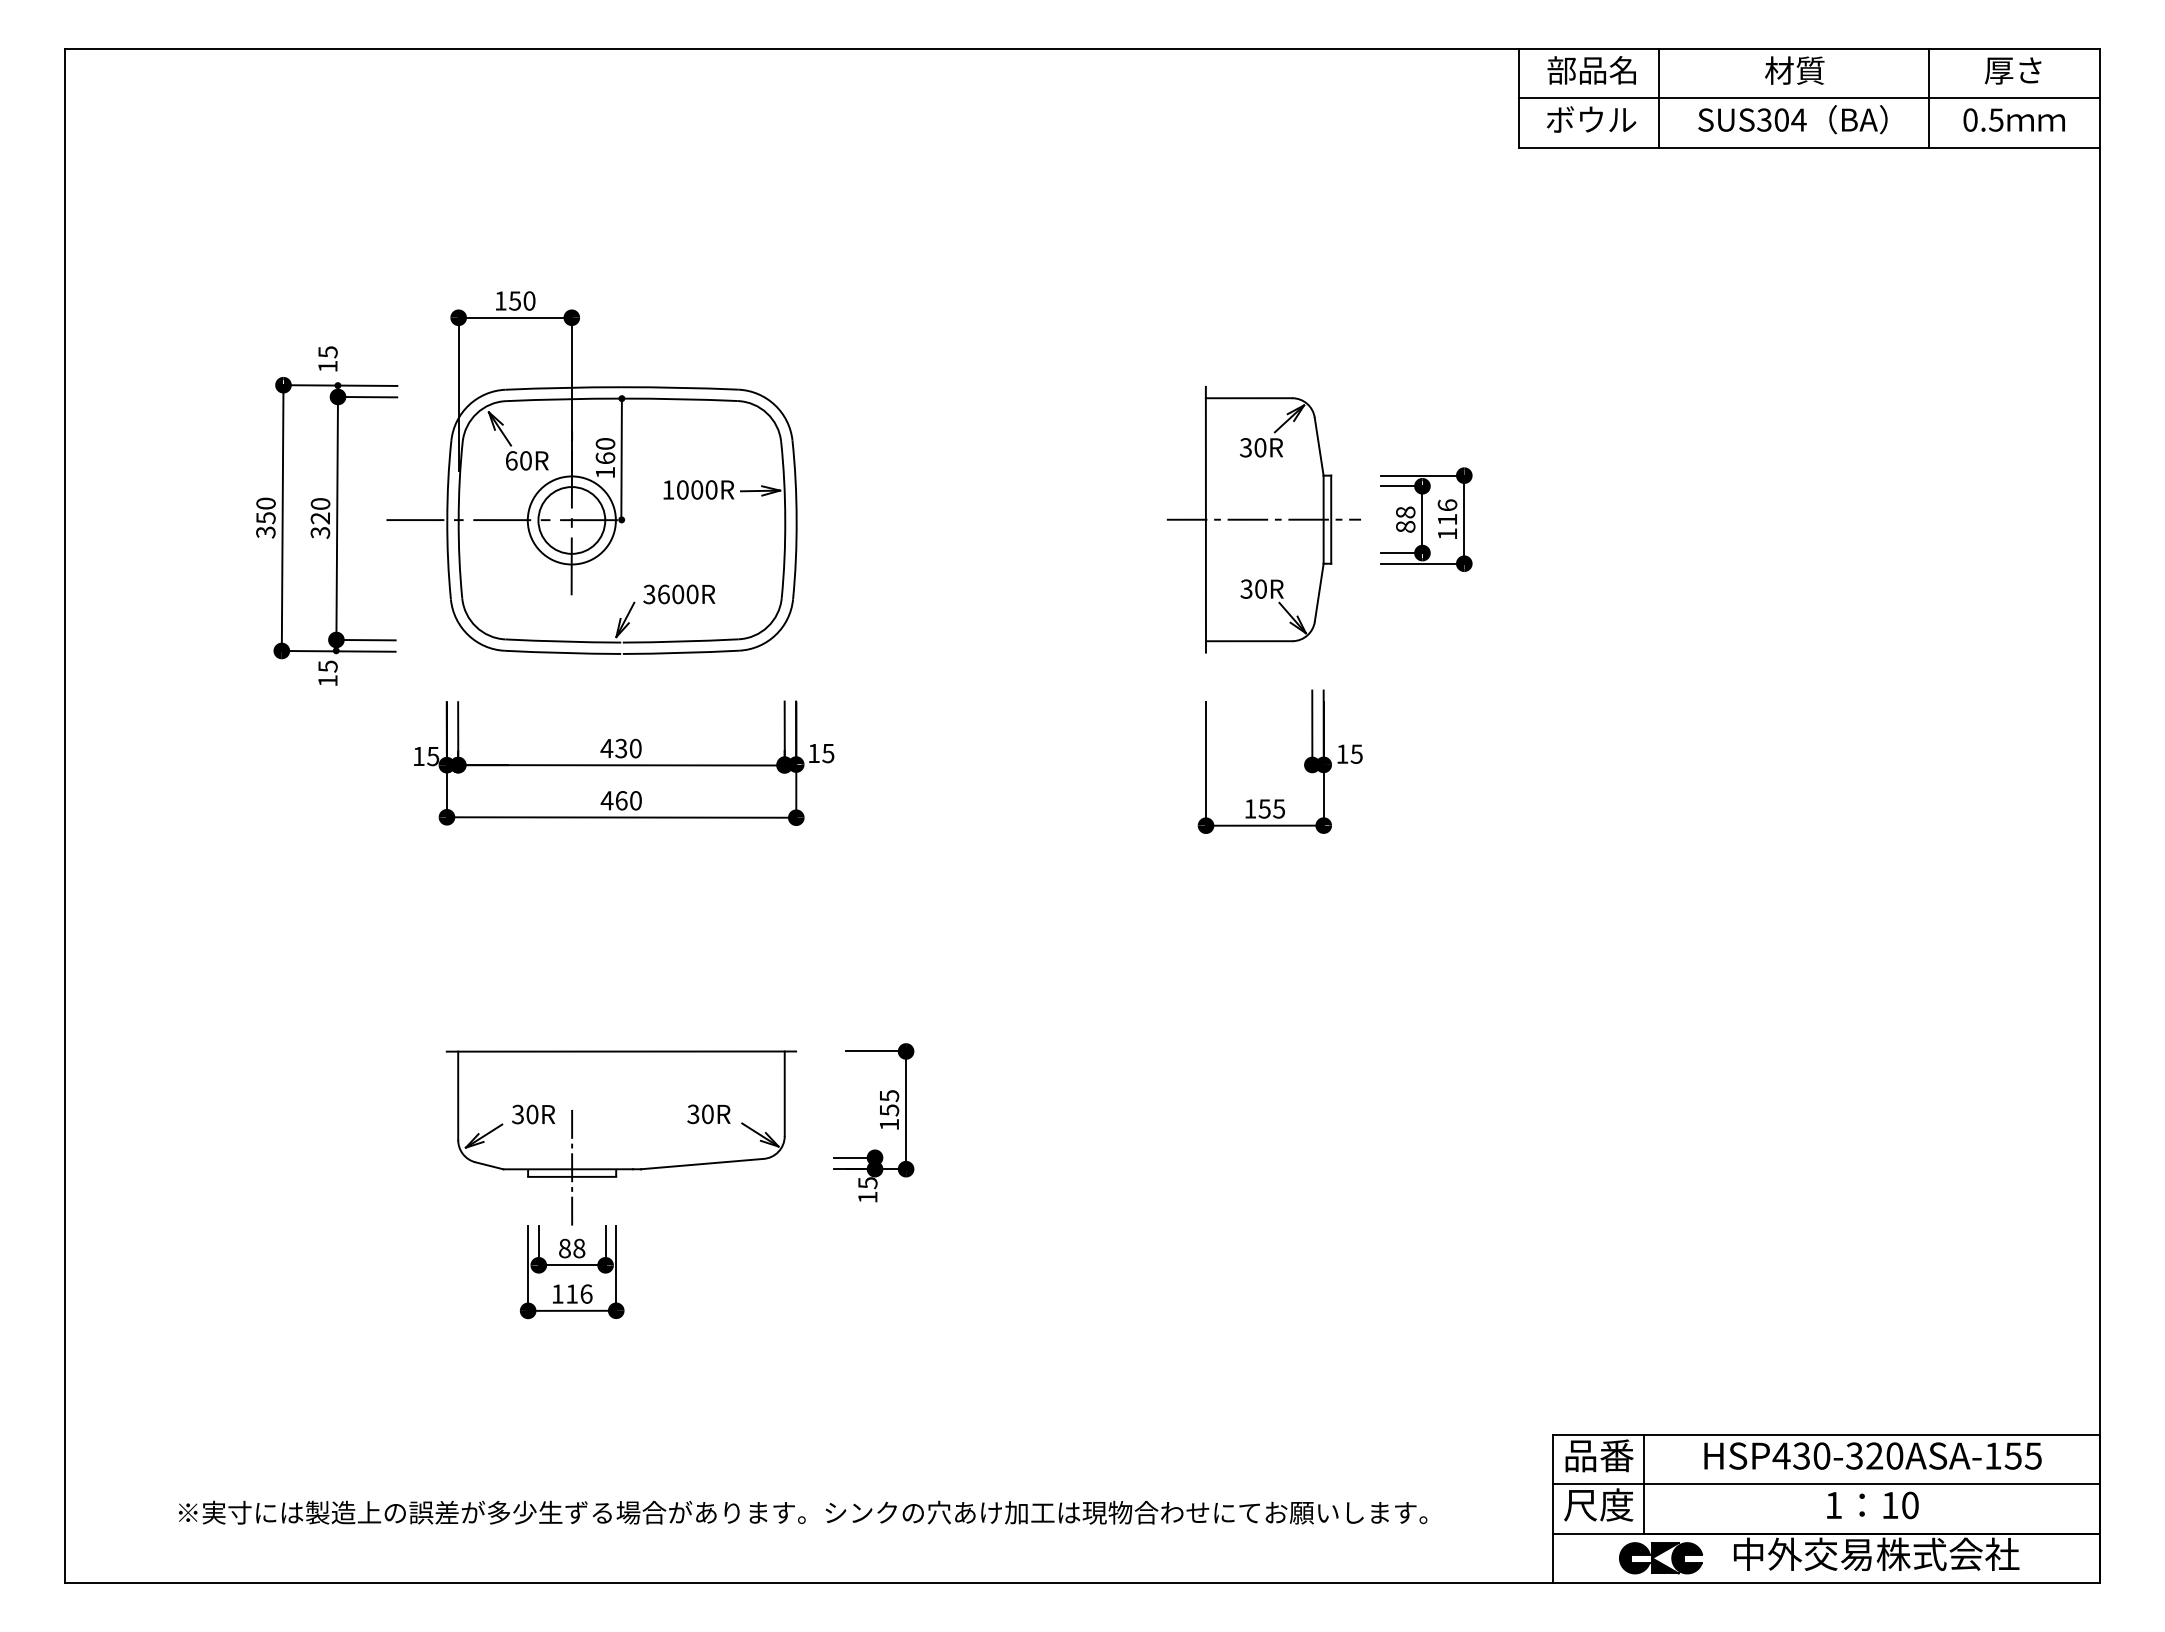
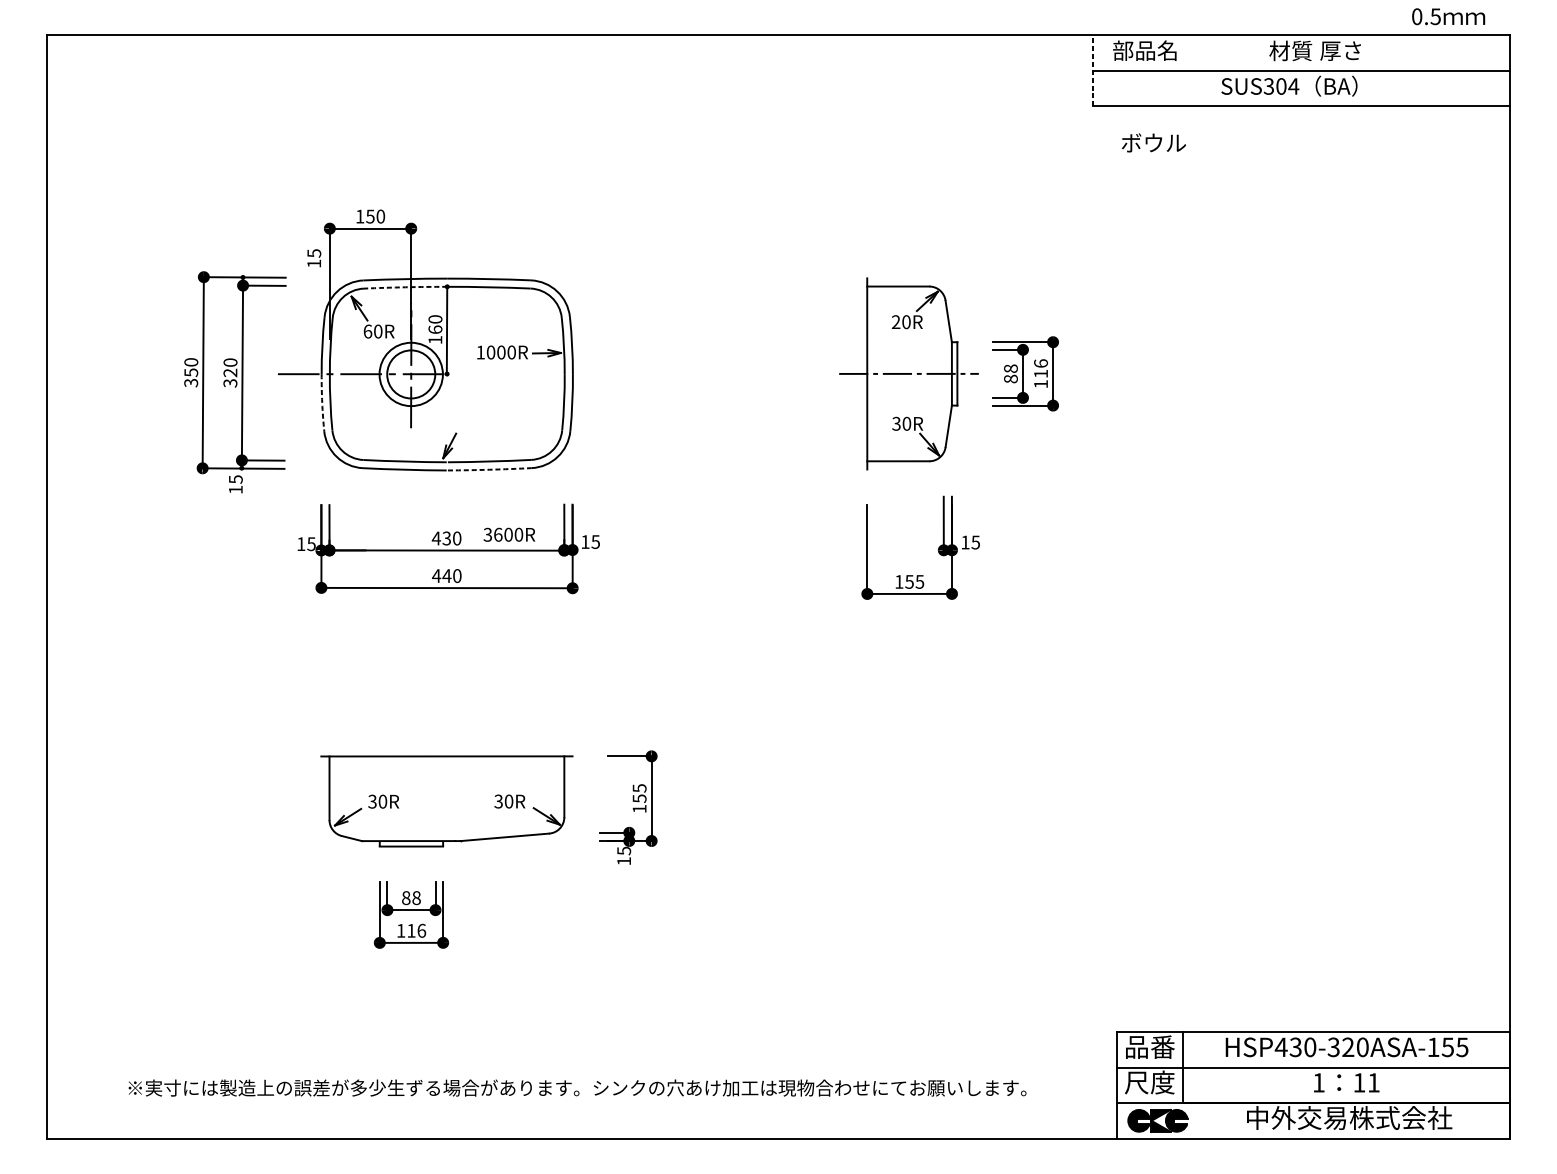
text: (2012, 70) -> (1340, 50), moved
line: (1519, 97) -> (1092, 70), solid -> dashed
line: (1658, 98) -> (1192, 70), removed
line: (1929, 98) -> (1387, 70), removed
text: (1591, 119) -> (1153, 142), moved
text: (2013, 119) -> (1448, 16), moved
text: (327, 358) -> (313, 257), moved
arc: (563, 399) -> (405, 287), solid -> dashed
text: (1245, 447) -> (895, 321), 30R -> 20R
arc: (448, 559) -> (322, 402), solid -> dashed
text: (679, 594) -> (509, 534), moved
arc: (681, 652) -> (490, 469), solid -> dashed
text: (621, 800) -> (446, 575), 460 -> 440
line: (572, 1168) -> (411, 840), removed
text: (1910, 1505) -> (1373, 1082), 10 -> 11
part: (1660, 1558) -> (1157, 1121), moved

